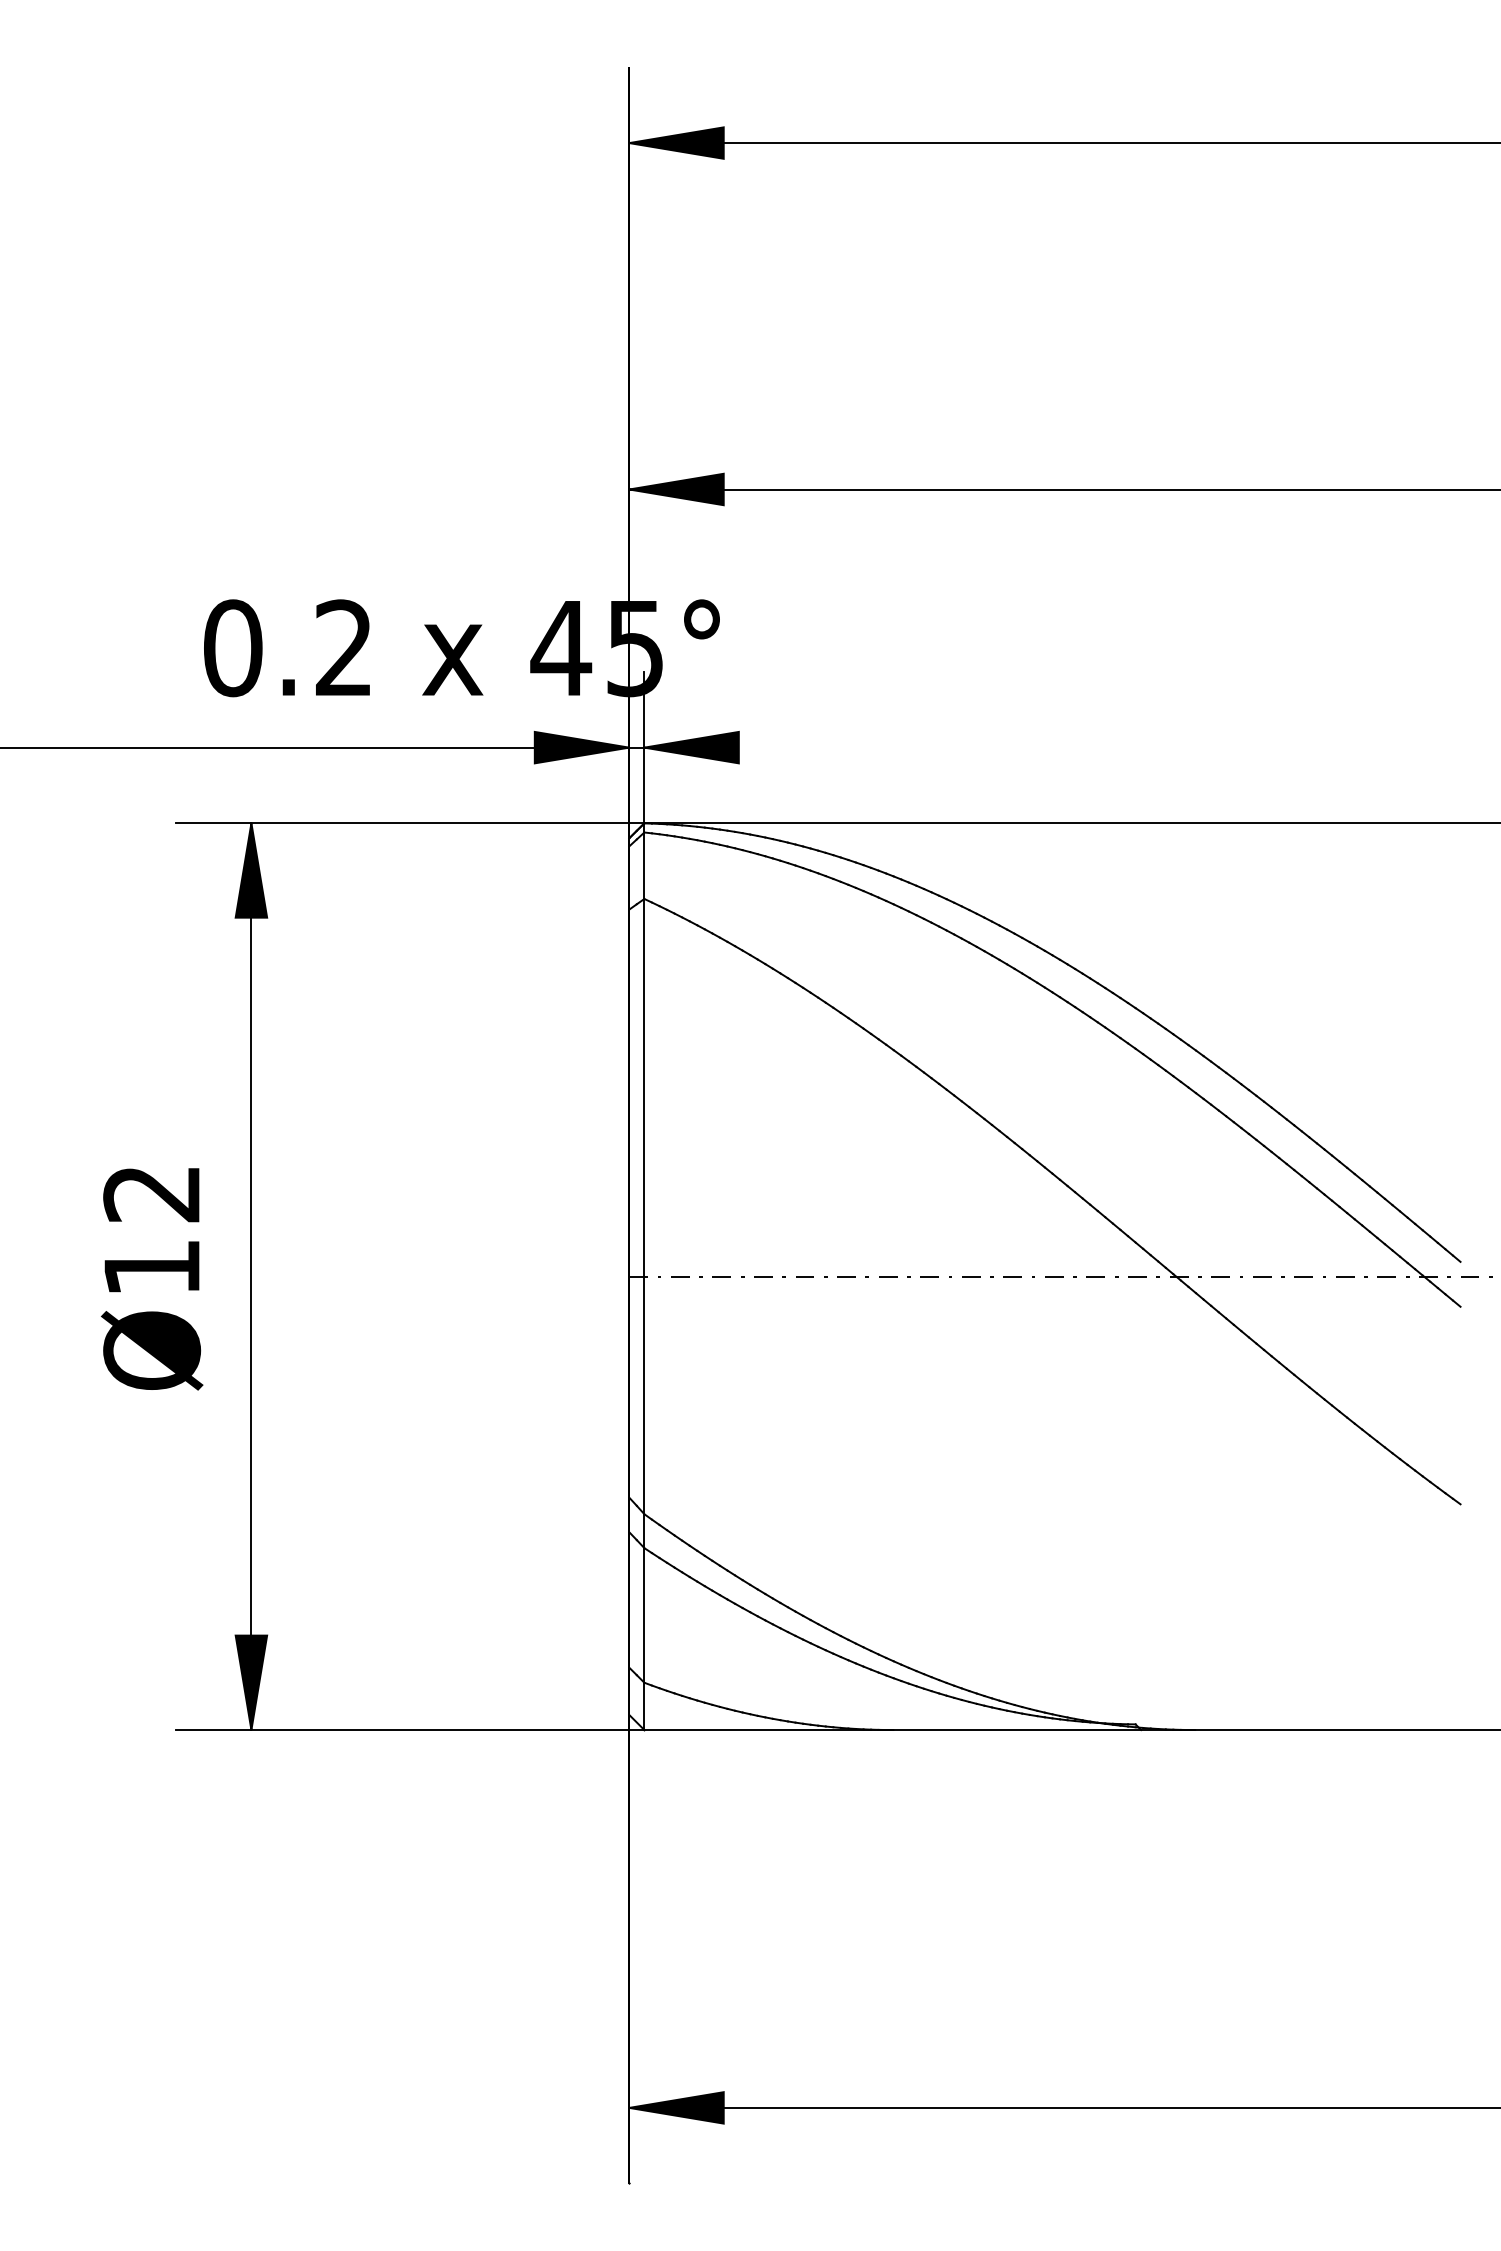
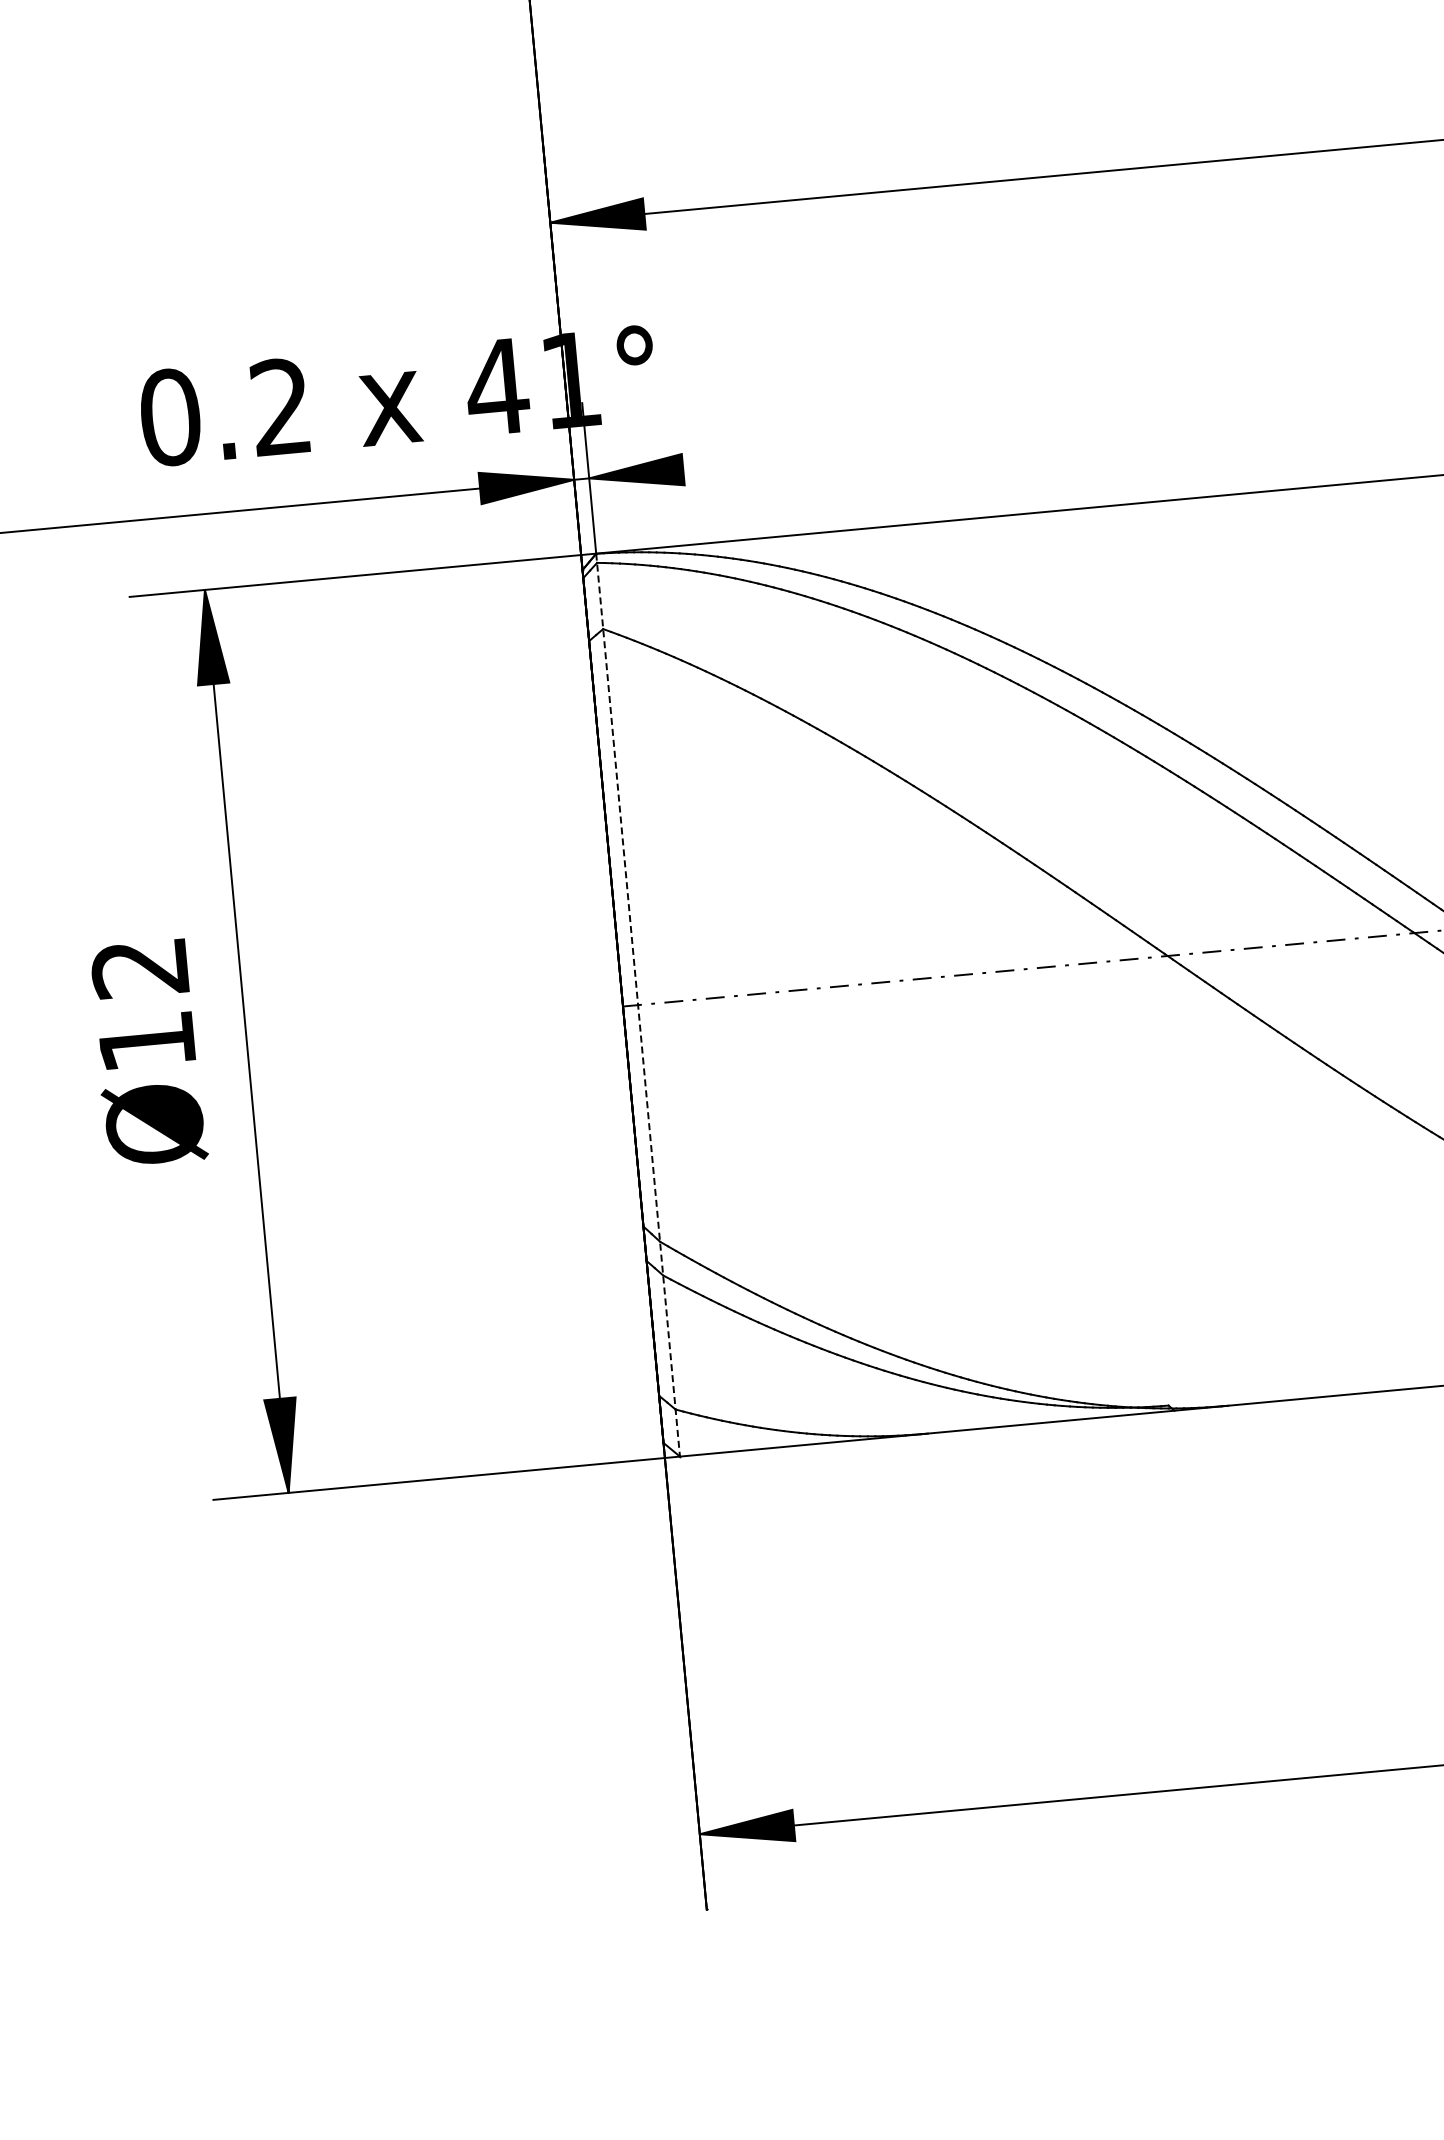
text: (634, 649) -> (570, 381), 45° -> 41°
line: (644, 1277) -> (638, 1005), solid -> dashed

